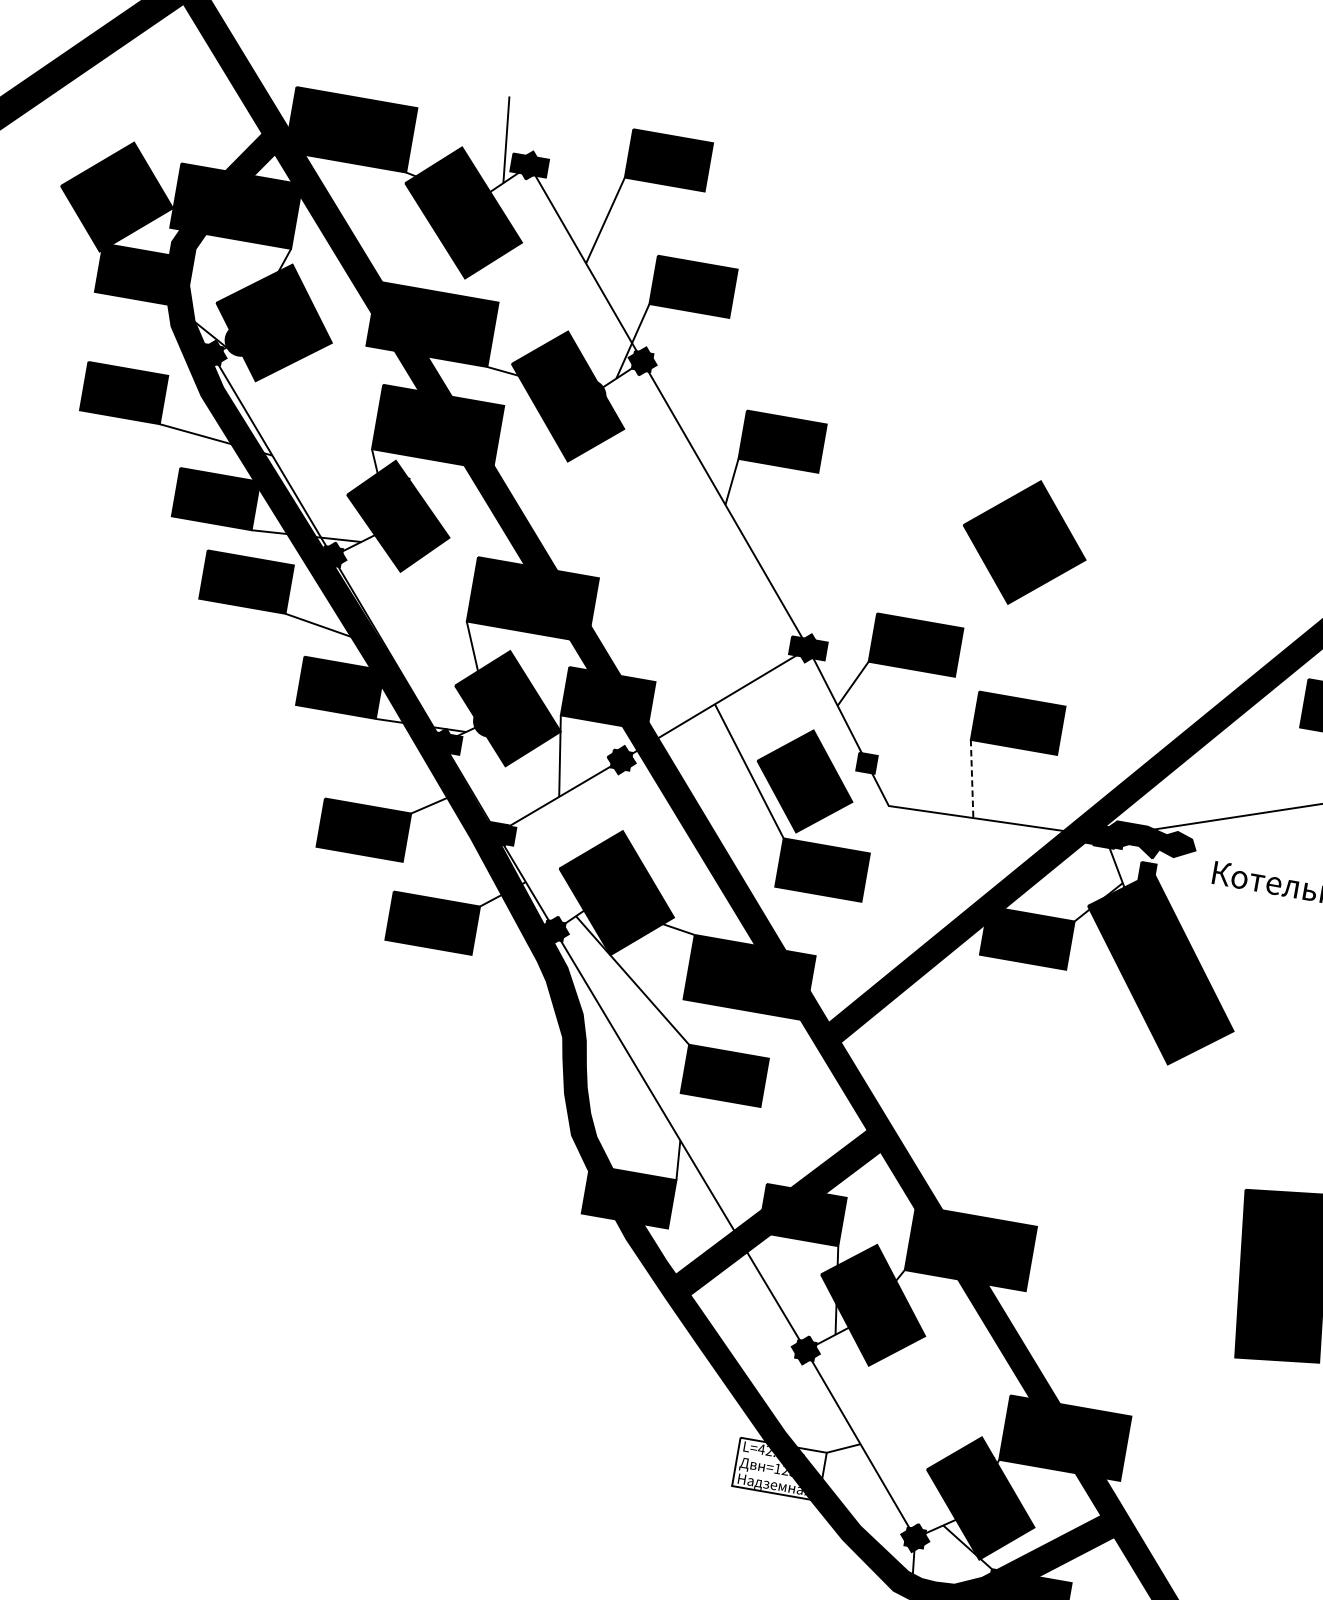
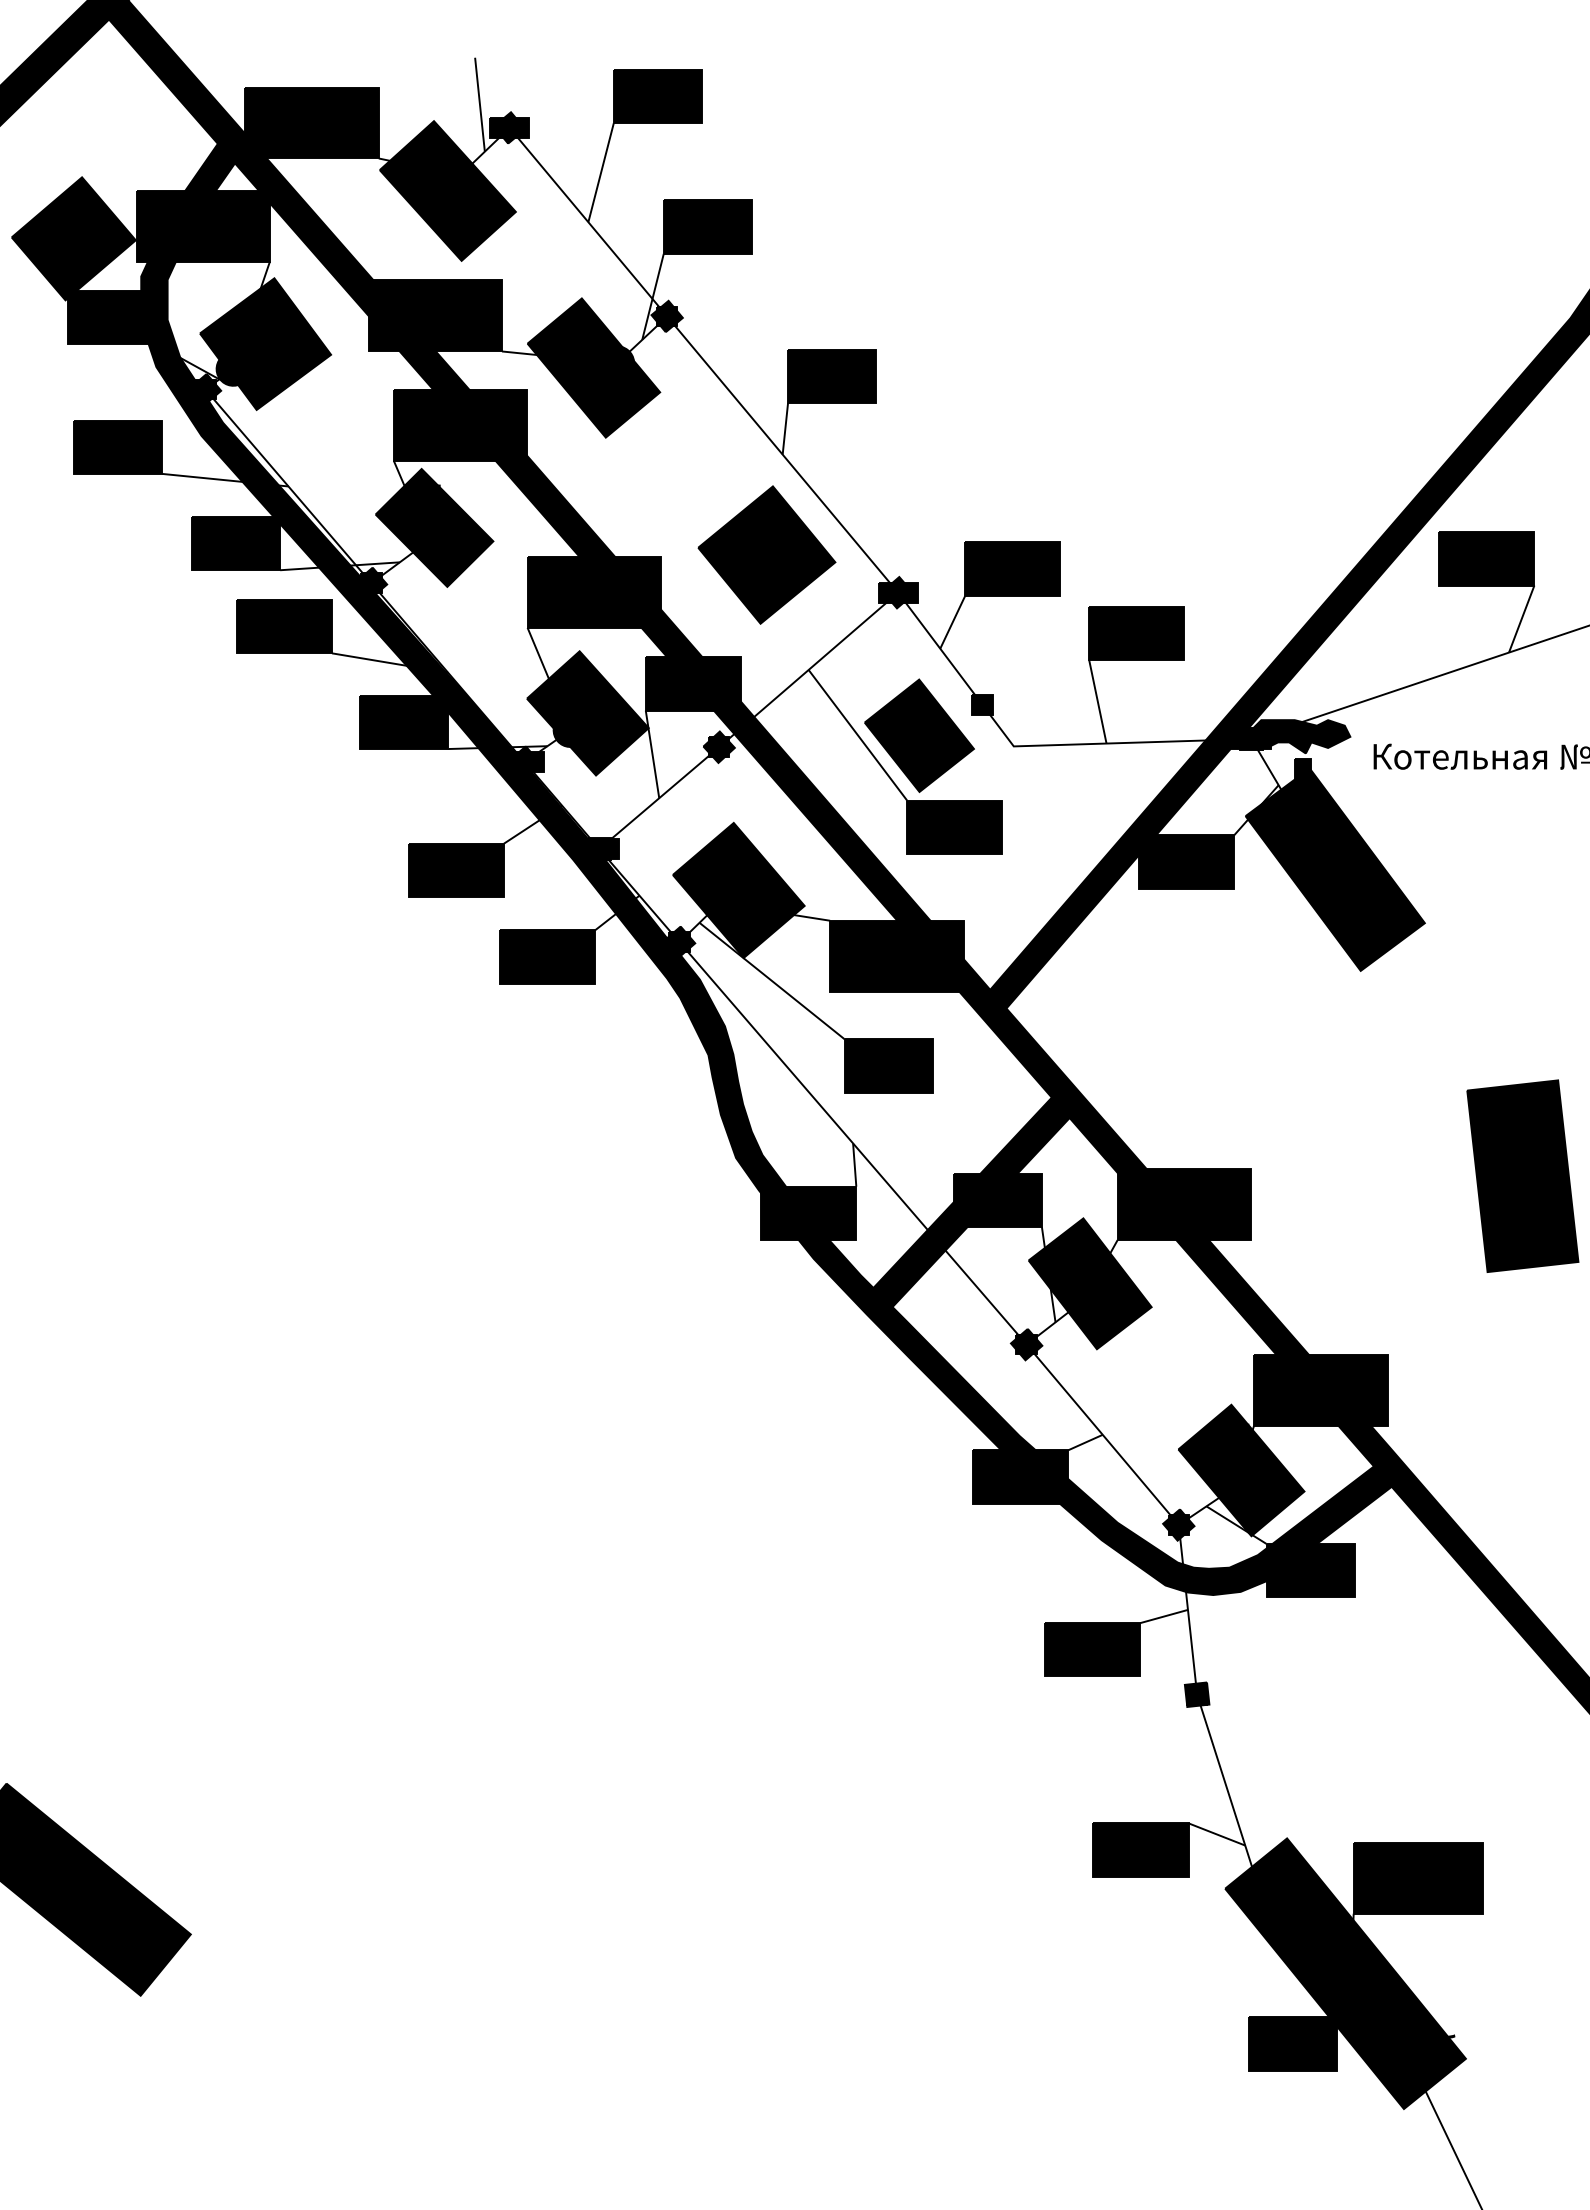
part: (1024, 542) -> (766, 554), moved
line: (971, 778) -> (1097, 701), dashed -> solid
fill: (779, 1468) -> (1020, 1476), added

